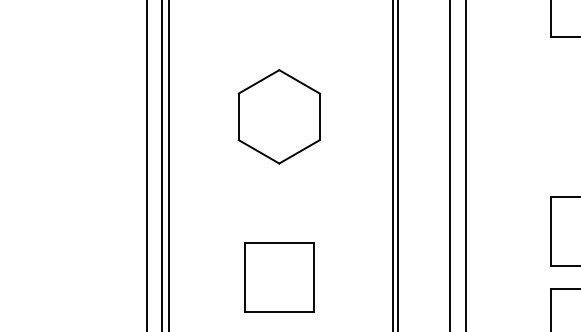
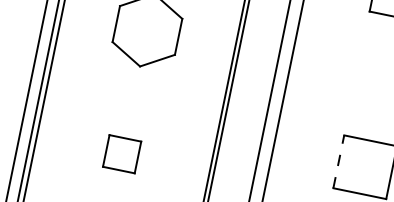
line: (550, 230) -> (338, 161), solid -> dashed
part: (279, 277) -> (122, 154), size x0.6

